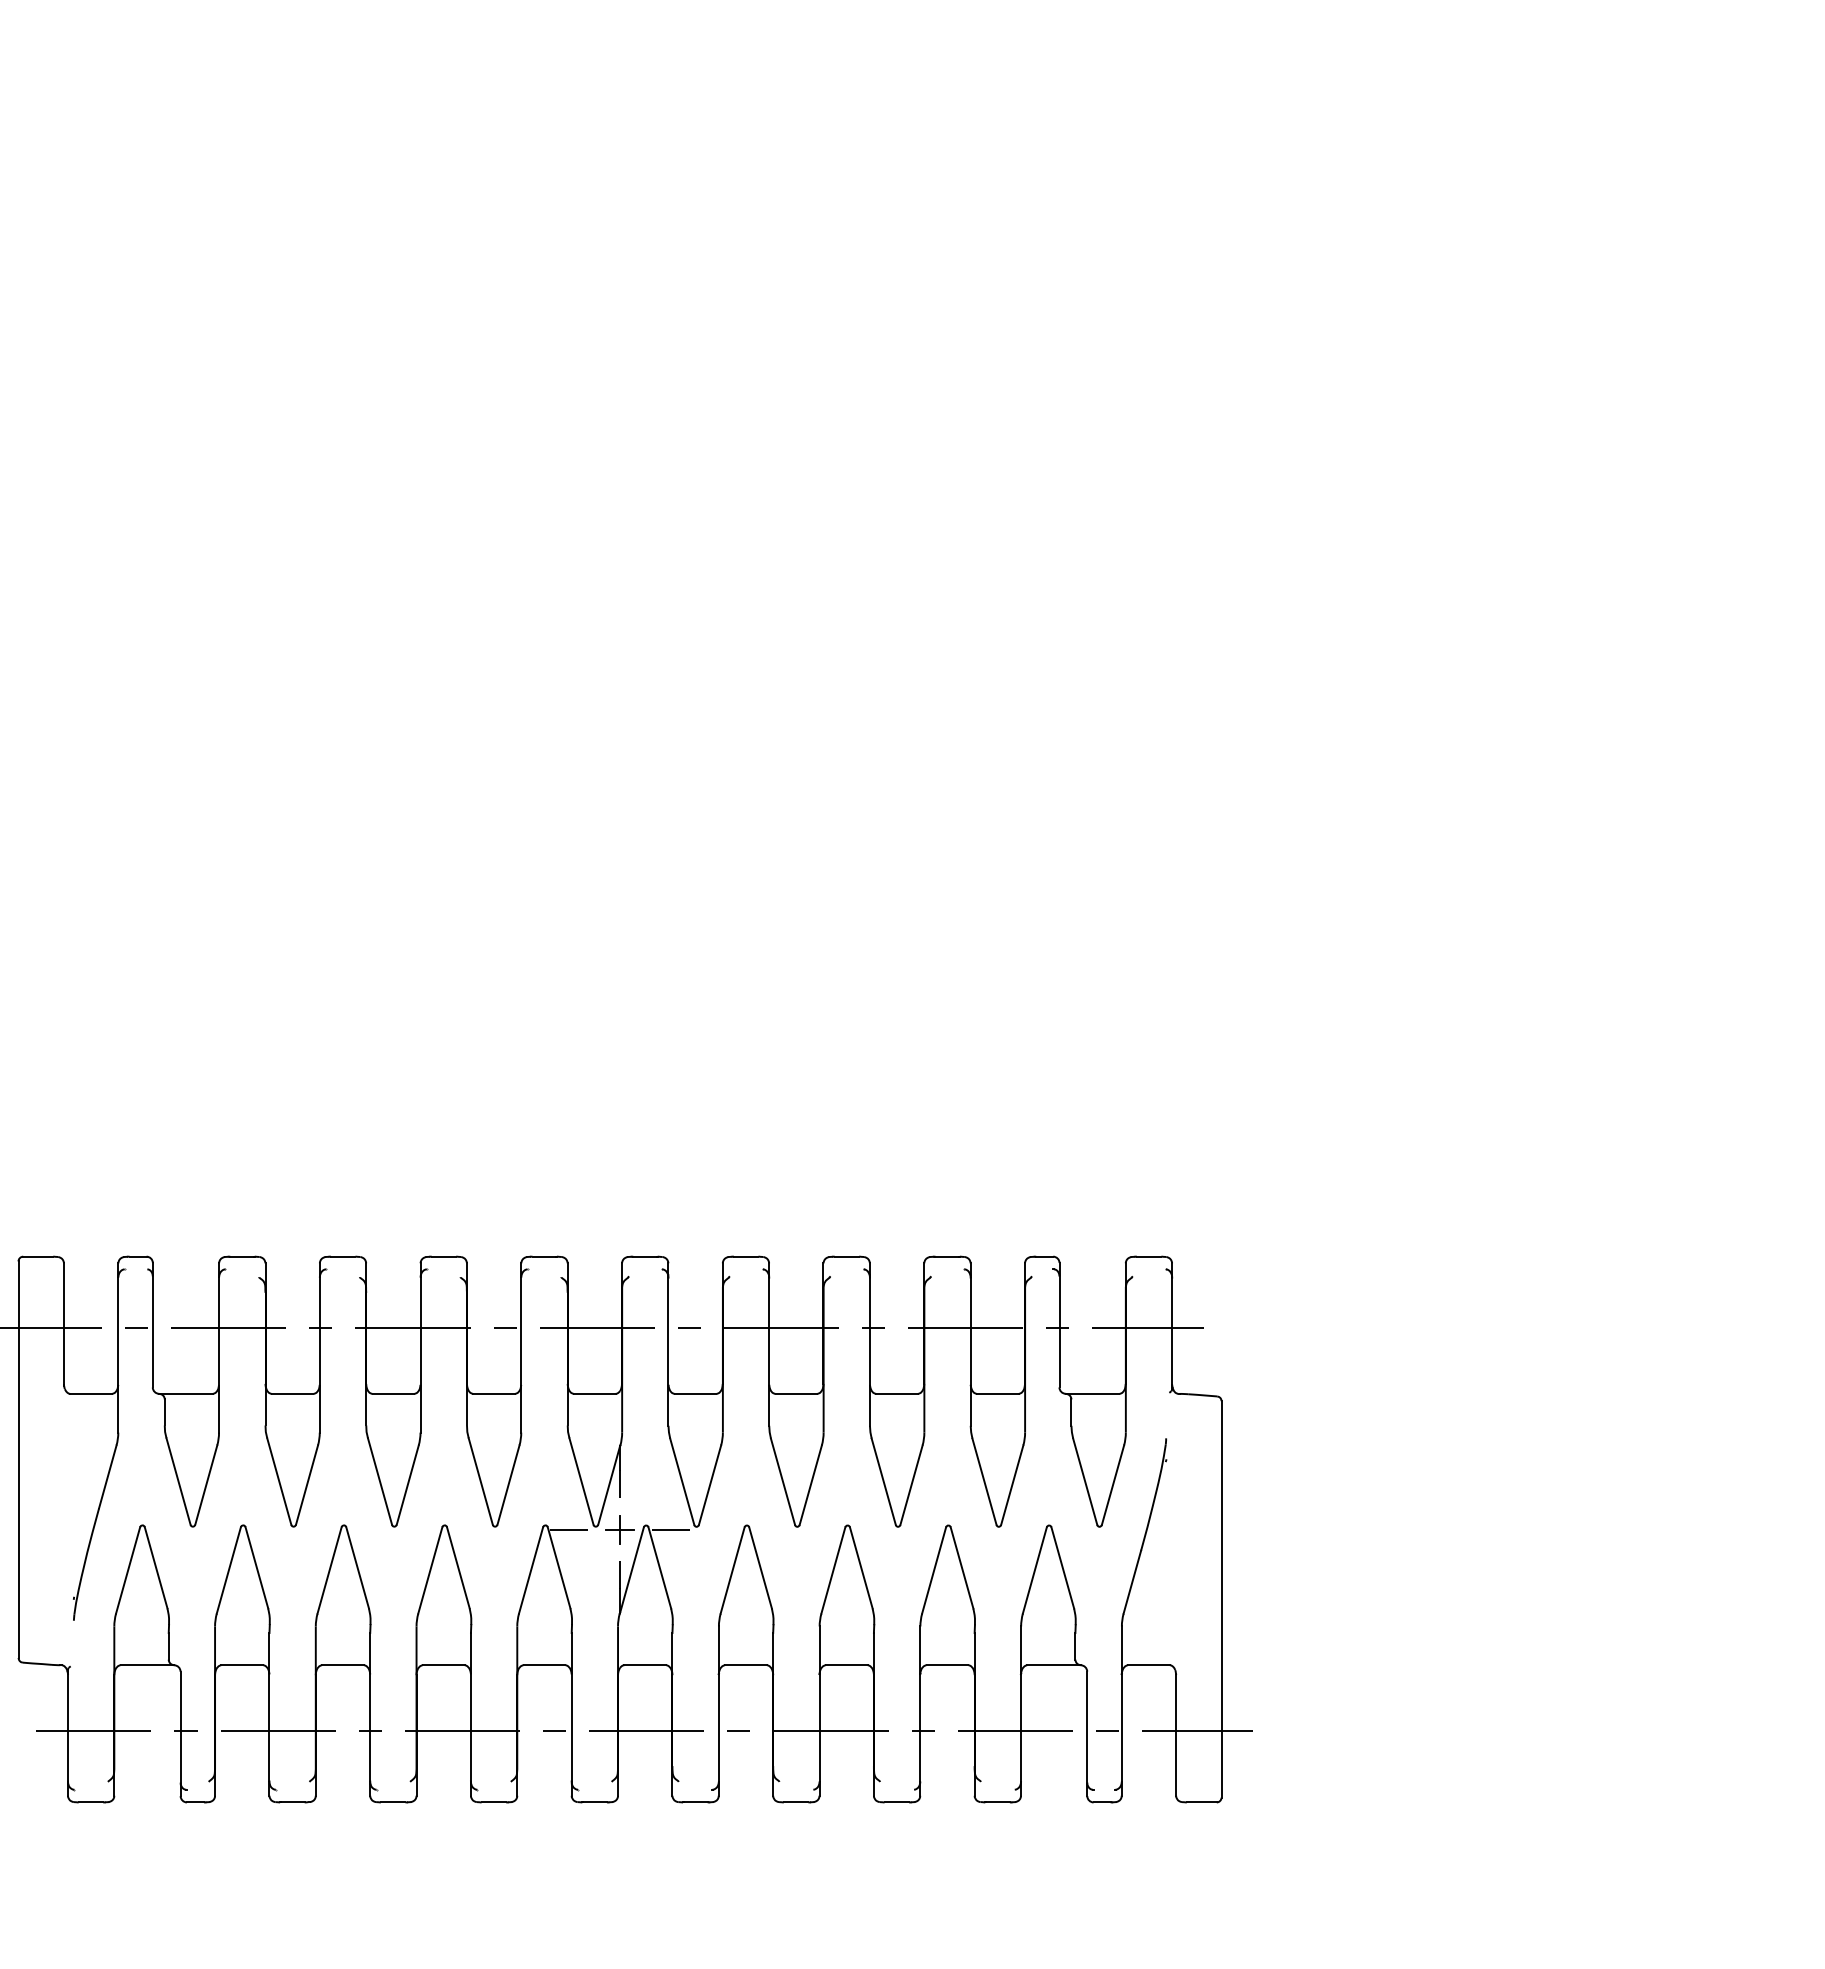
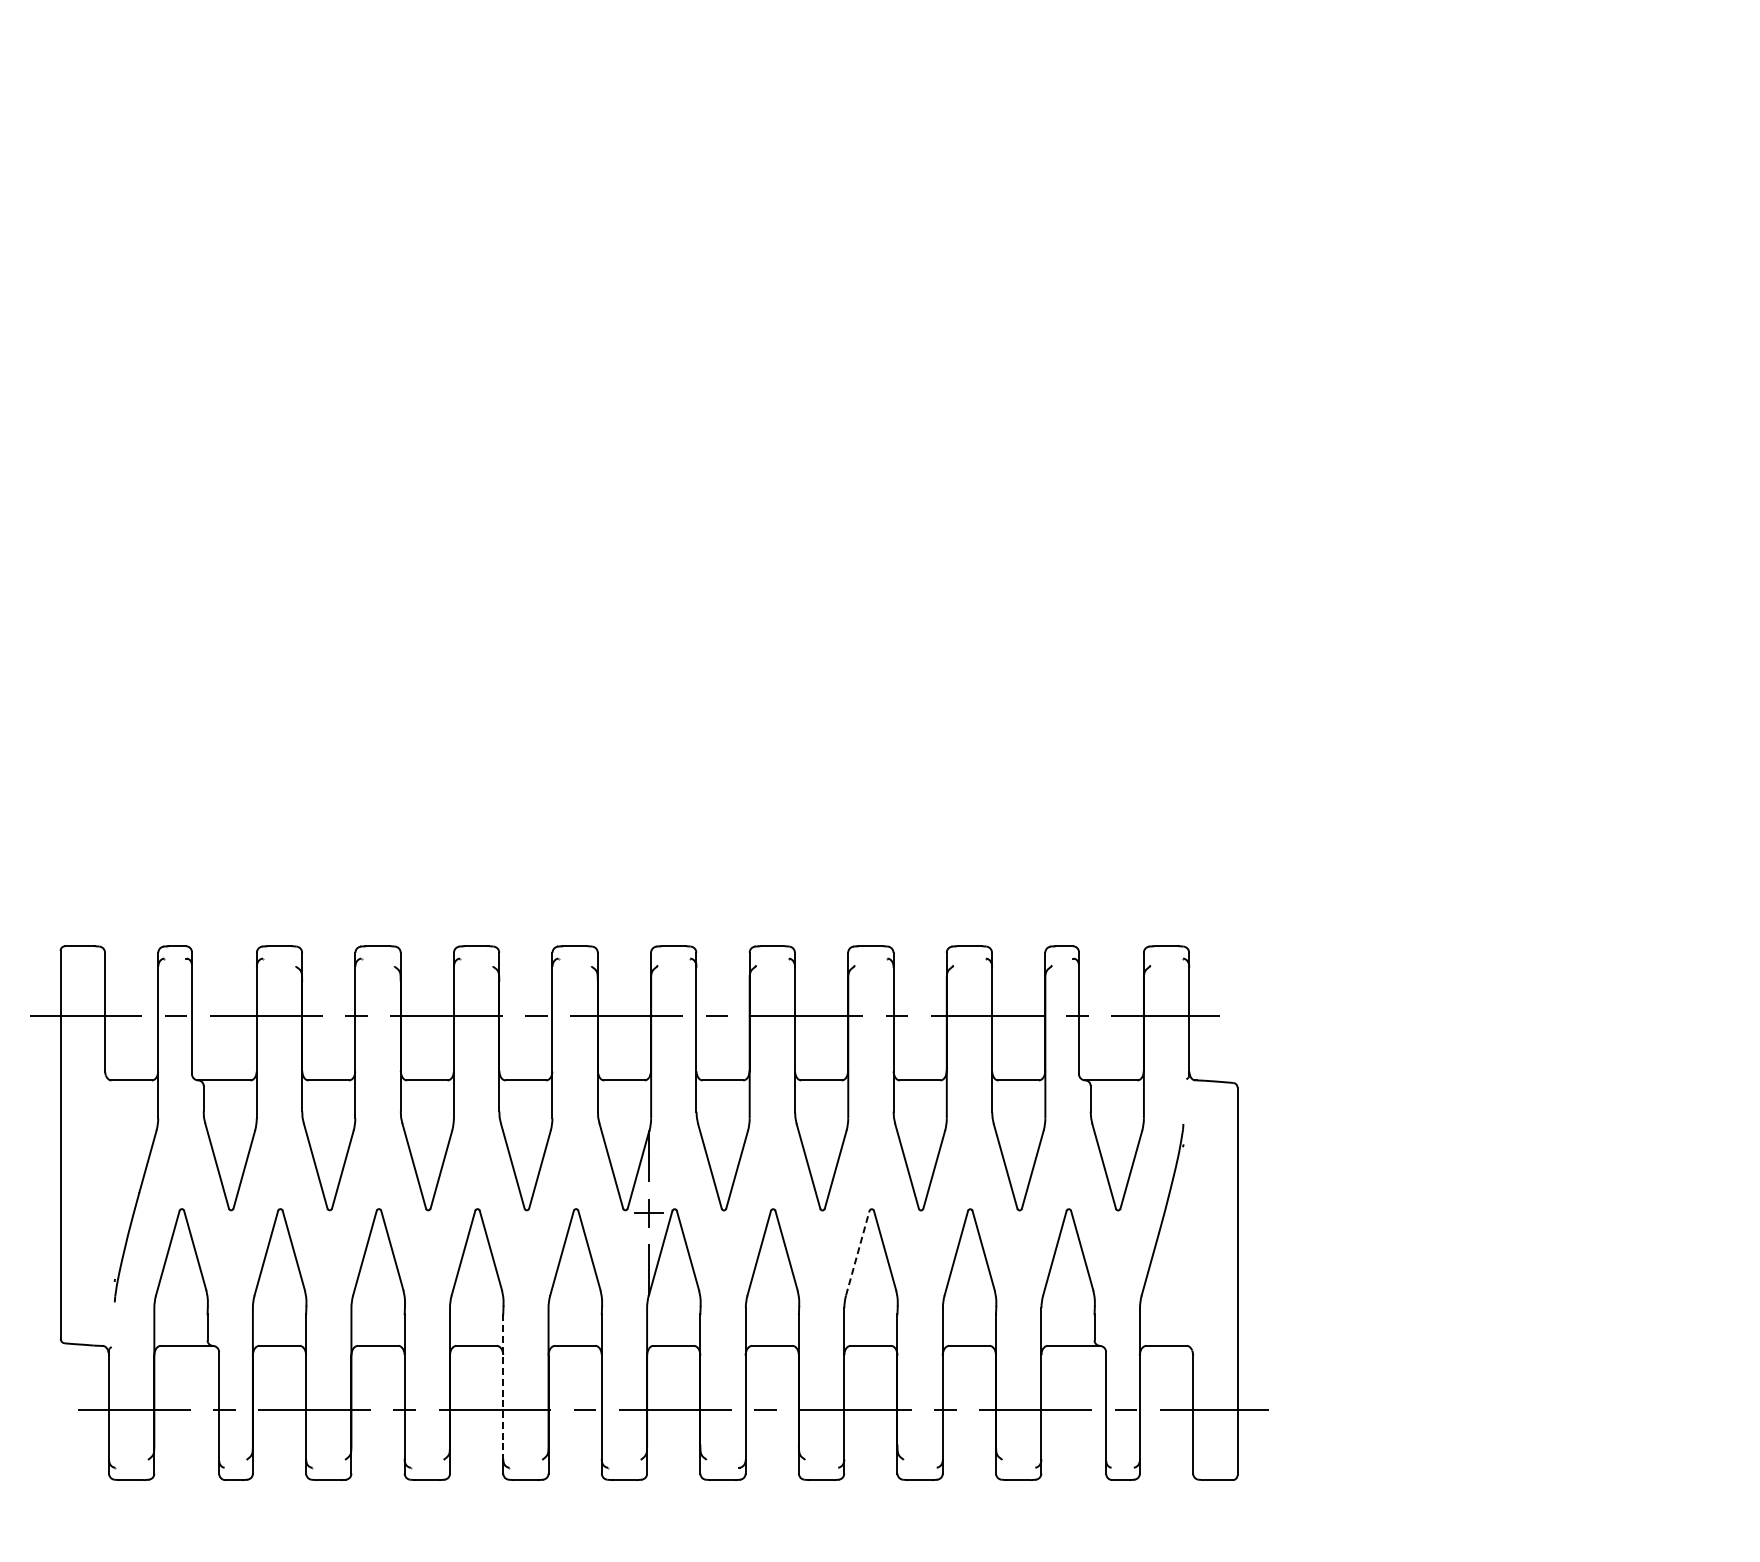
line: (569, 1529) -> (599, 1213), removed
line: (670, 1529) -> (698, 1213), removed
line: (833, 1570) -> (857, 1253), solid -> dashed
line: (470, 1707) -> (502, 1387), solid -> dashed

